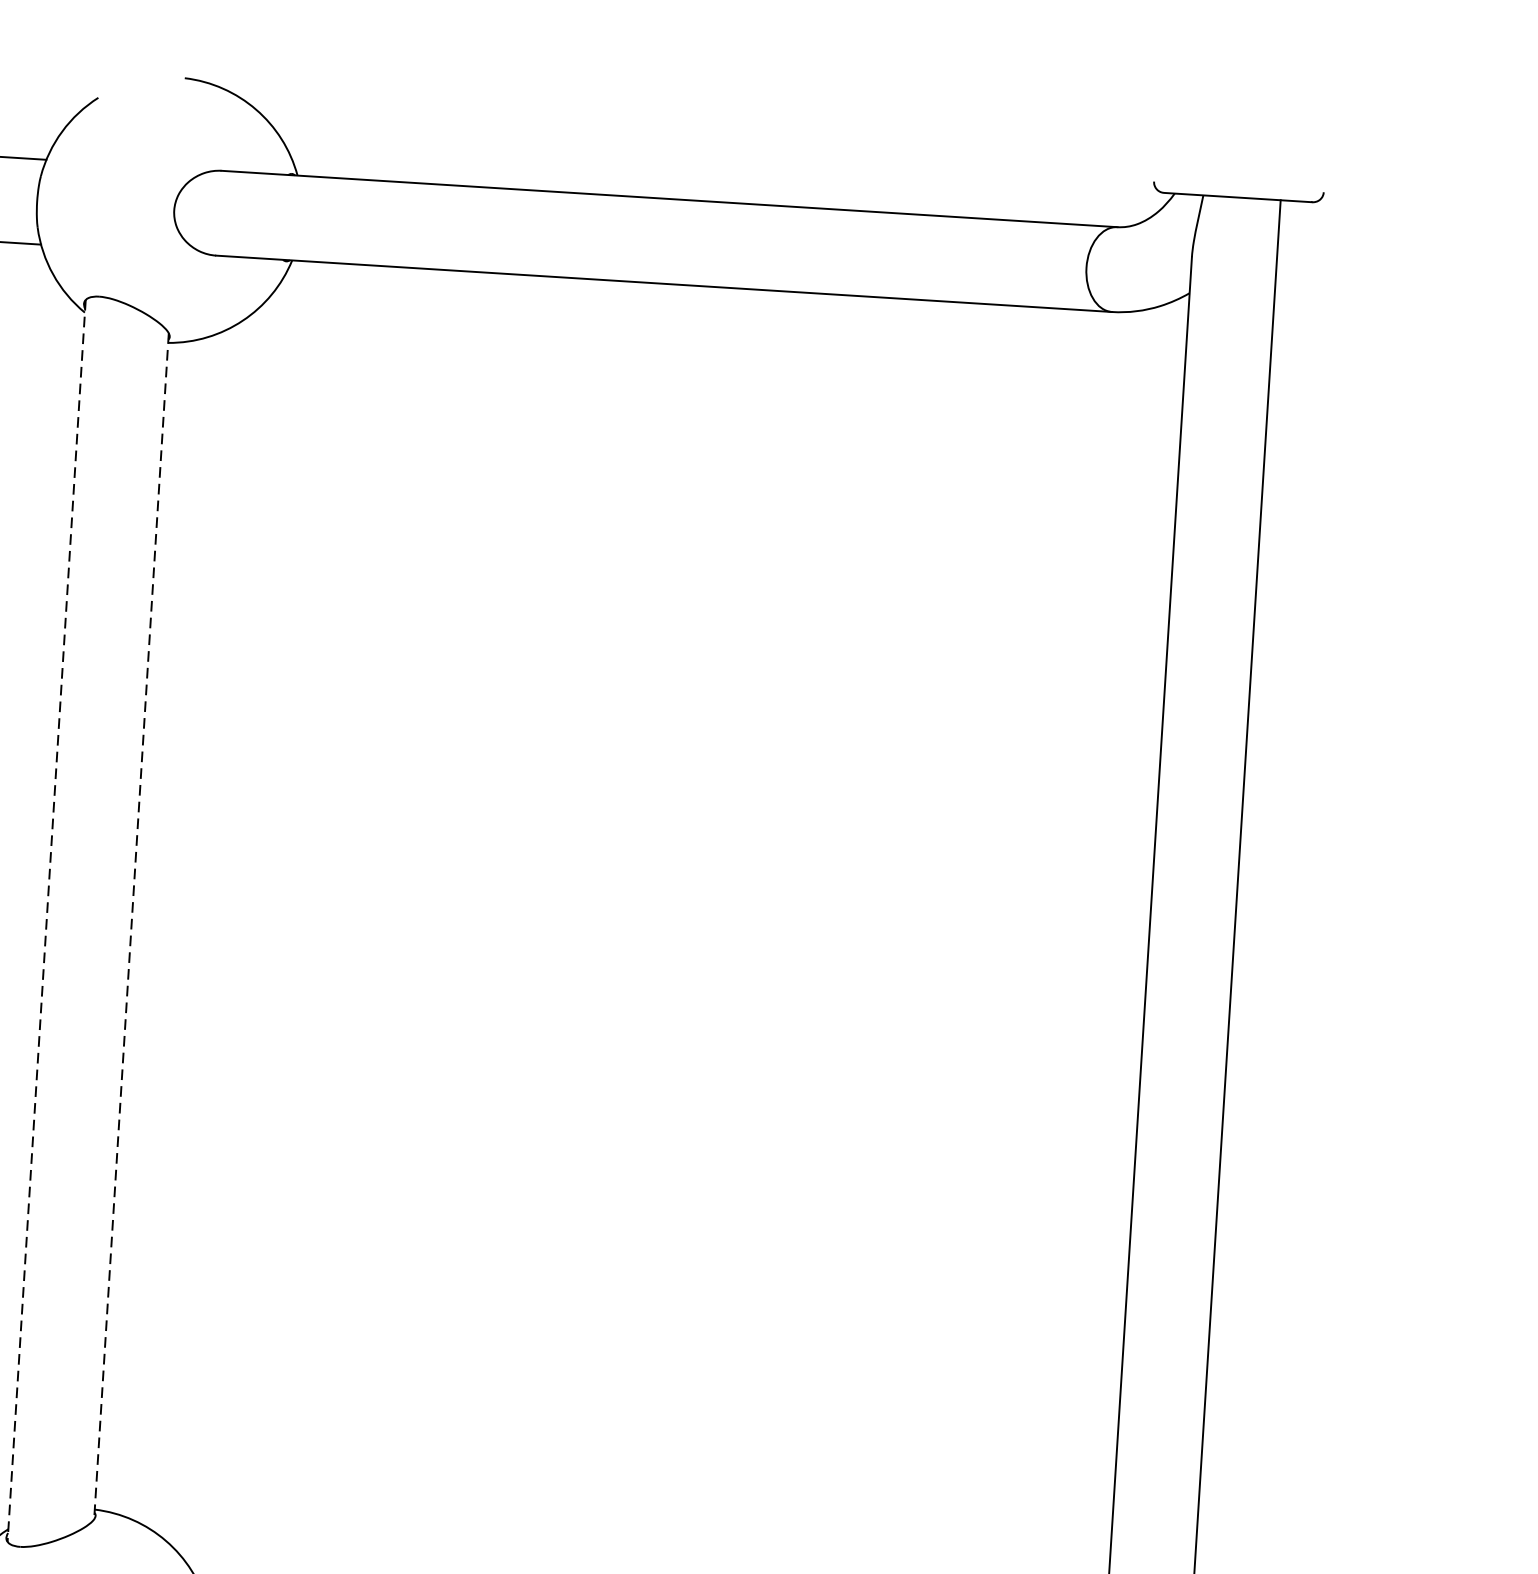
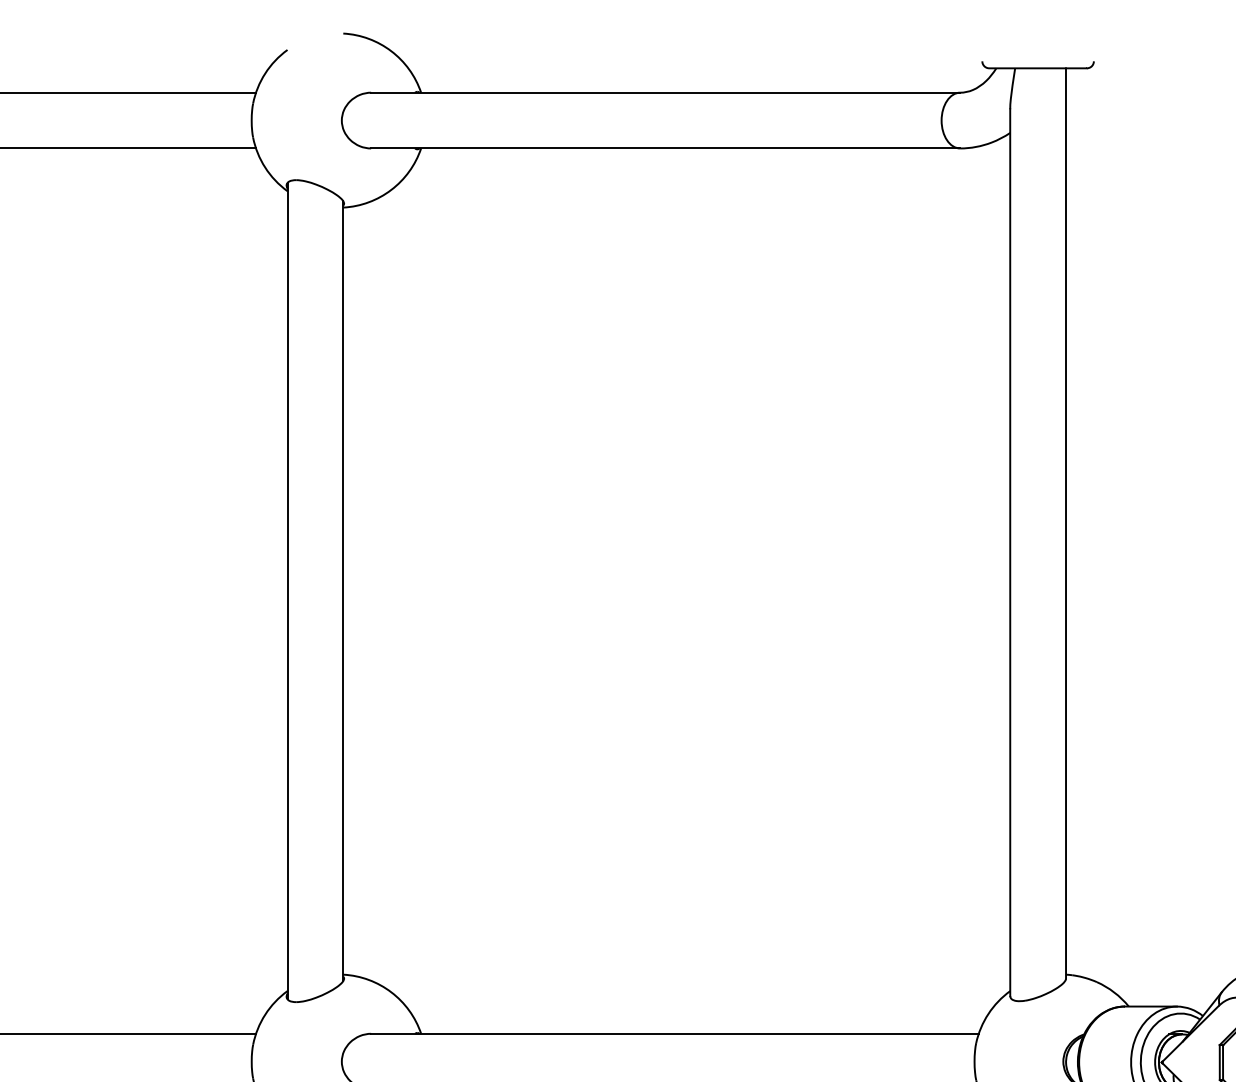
line: (46, 921) -> (287, 591), dashed -> solid
line: (131, 926) -> (343, 591), dashed -> solid

